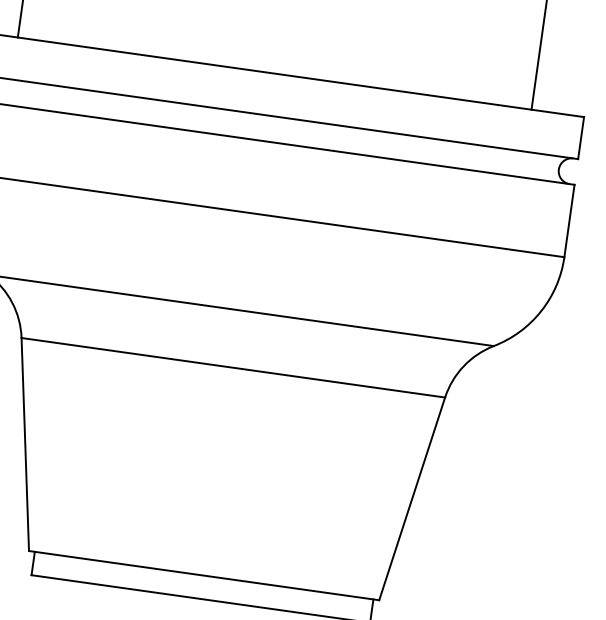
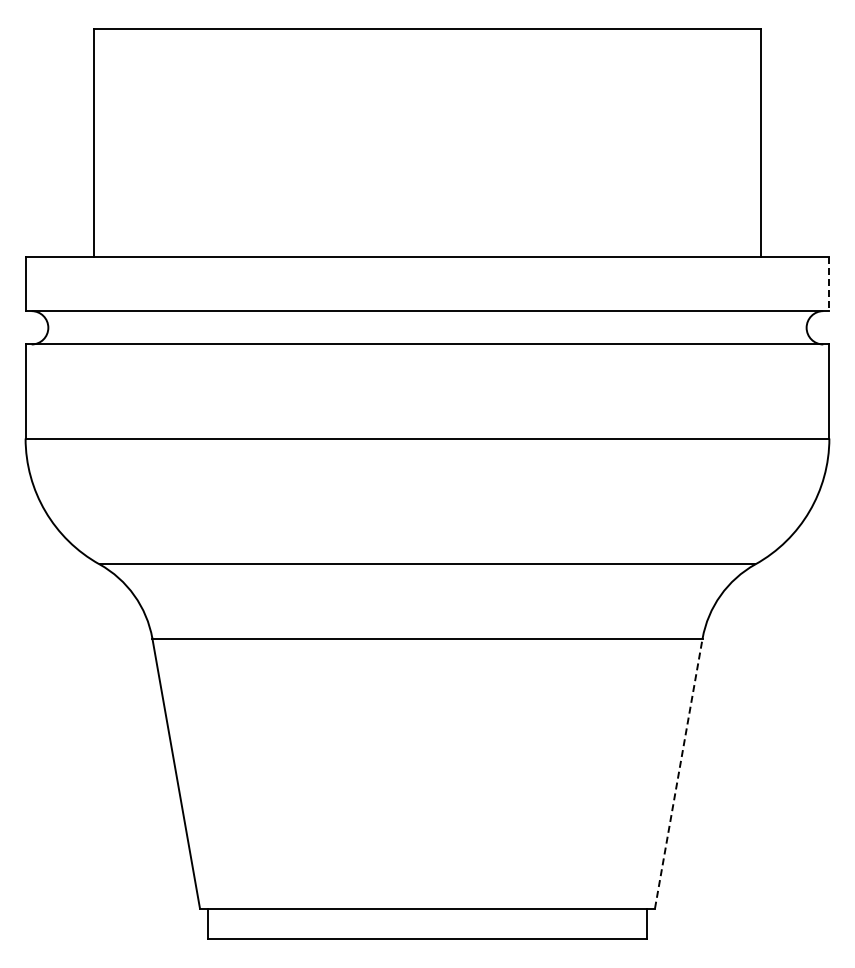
line: (581, 138) -> (829, 284), solid -> dashed
line: (411, 498) -> (678, 773), solid -> dashed

